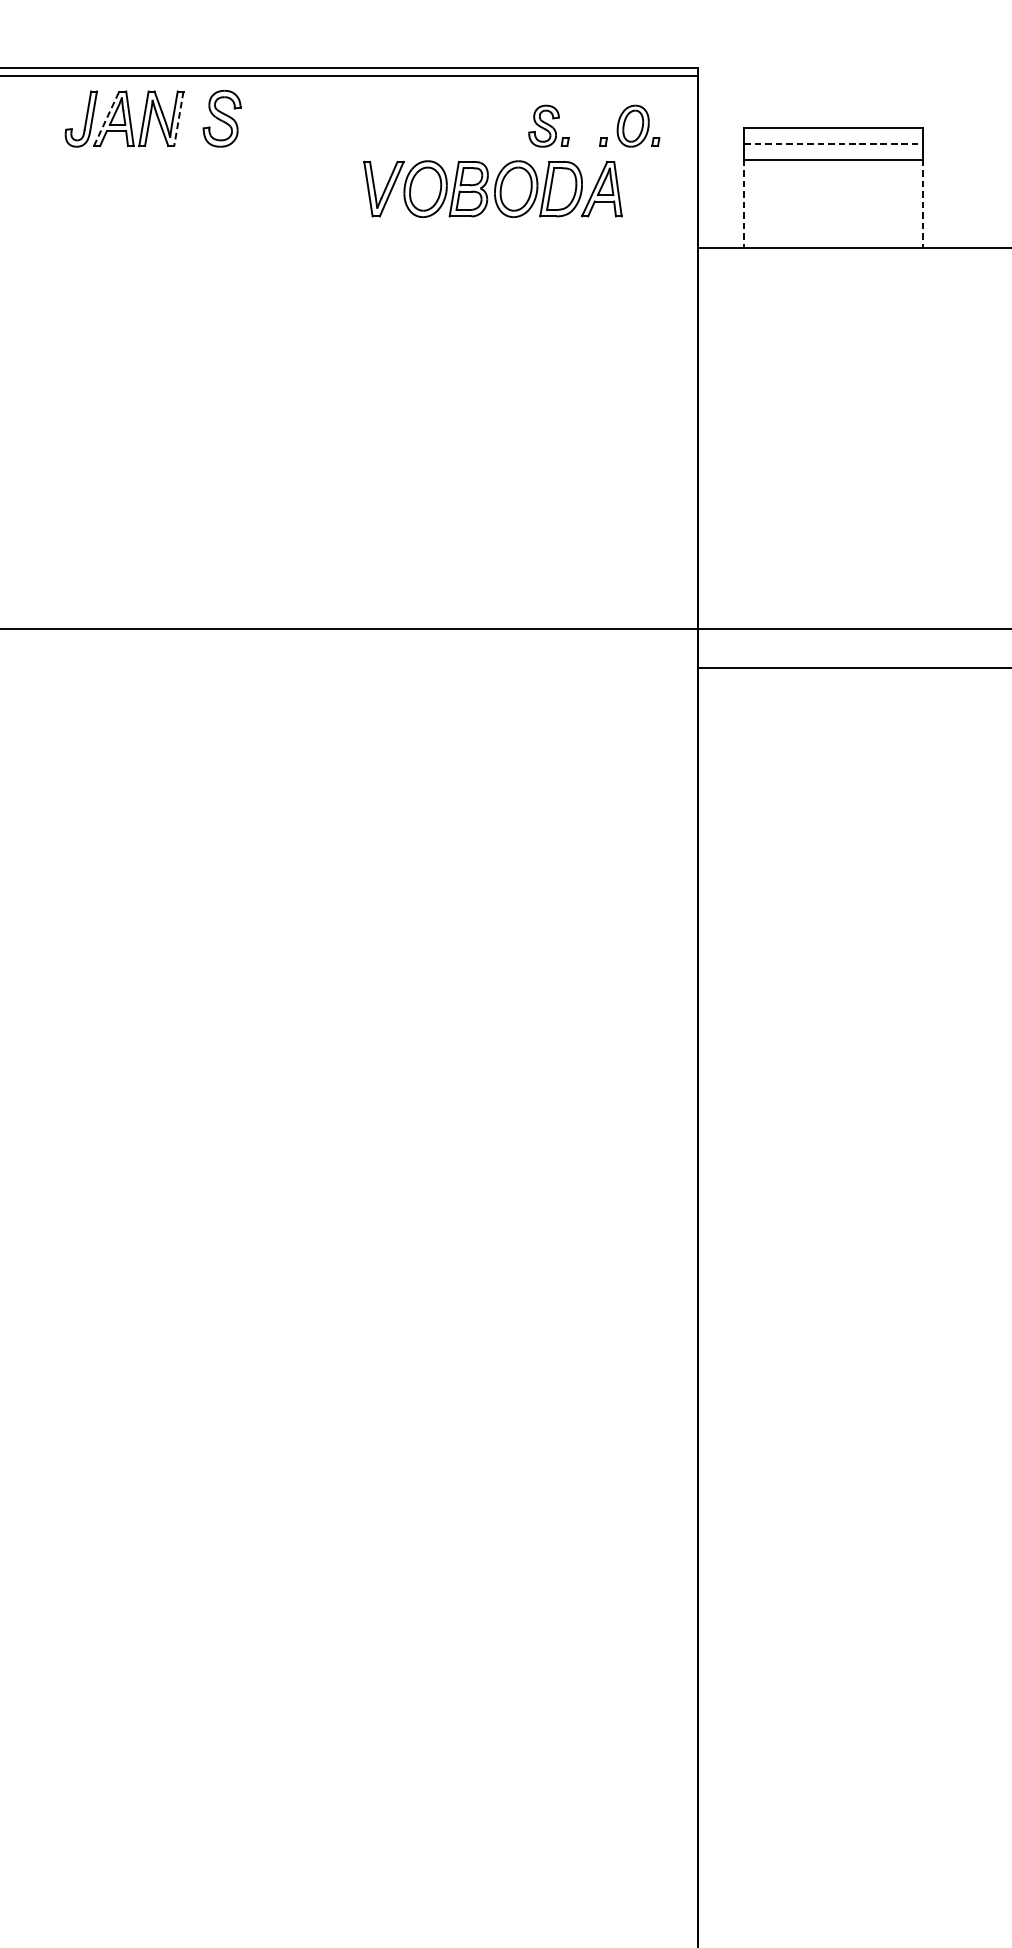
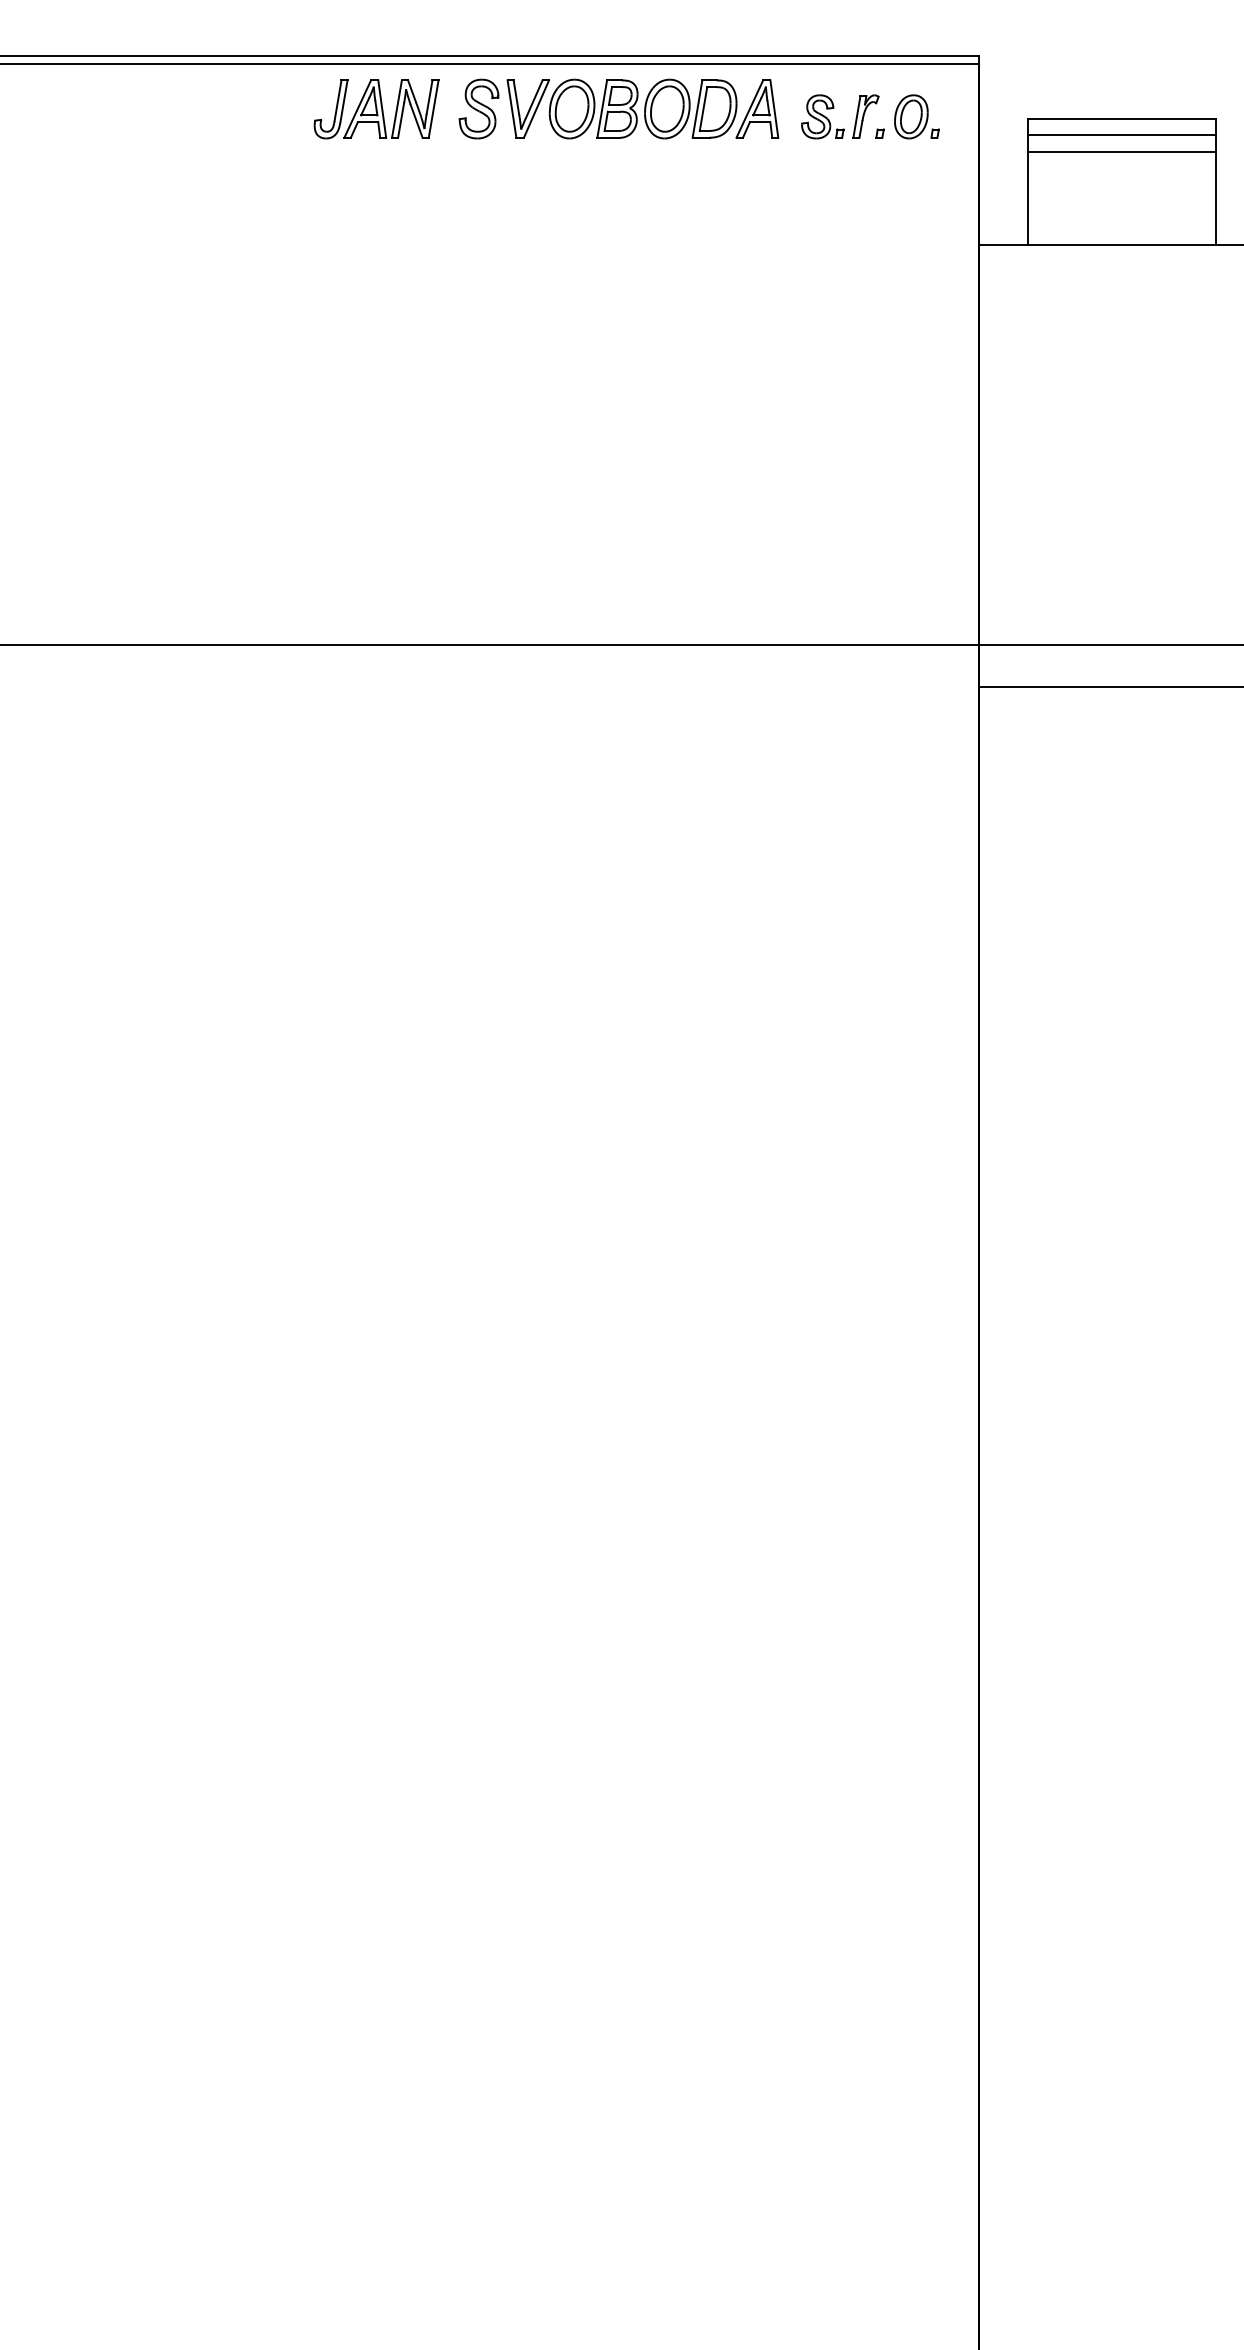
line: (106, 119) -> (357, 109), dashed -> solid
line: (178, 119) -> (433, 109), dashed -> solid
part: (589, 125) -> (865, 116), added
line: (834, 143) -> (1122, 135), dashed -> solid
part: (492, 188) -> (642, 108), moved
line: (744, 204) -> (1028, 199), dashed -> solid
line: (923, 204) -> (1216, 199), dashed -> solid

